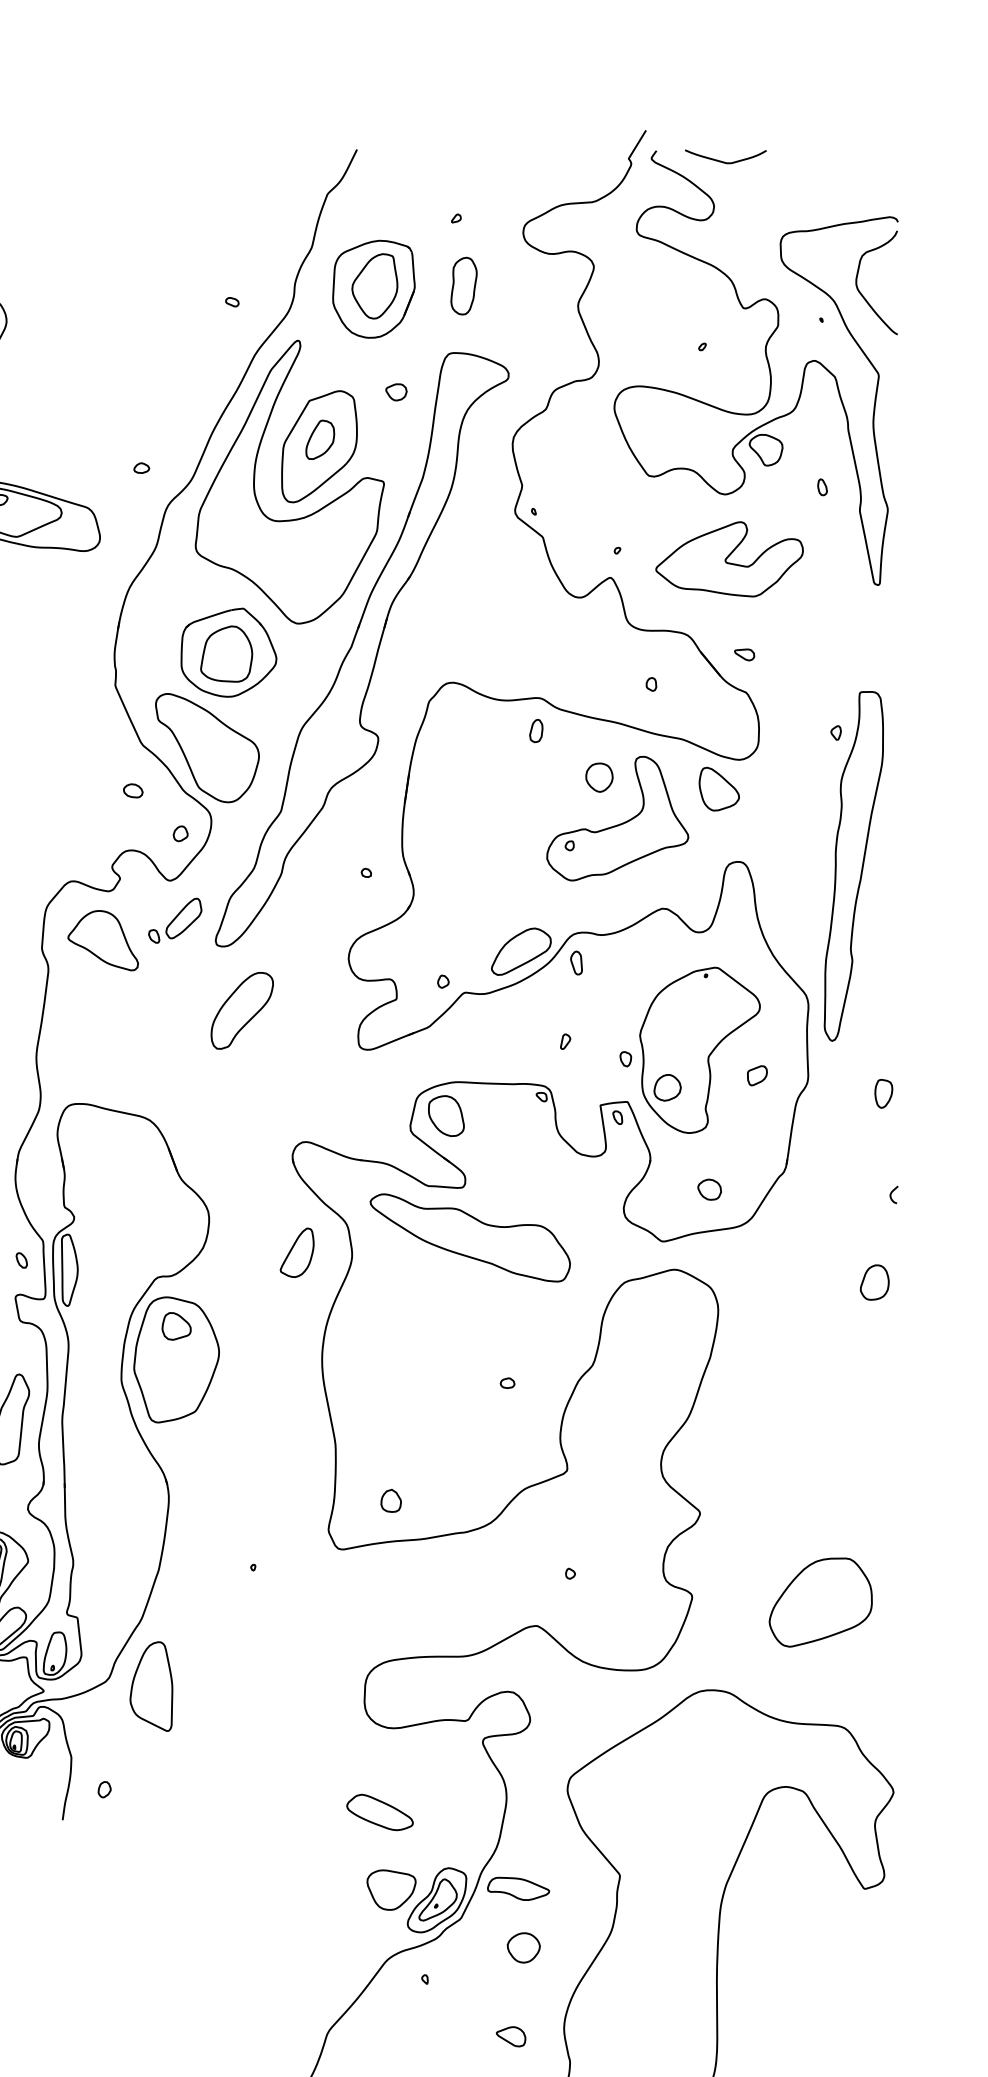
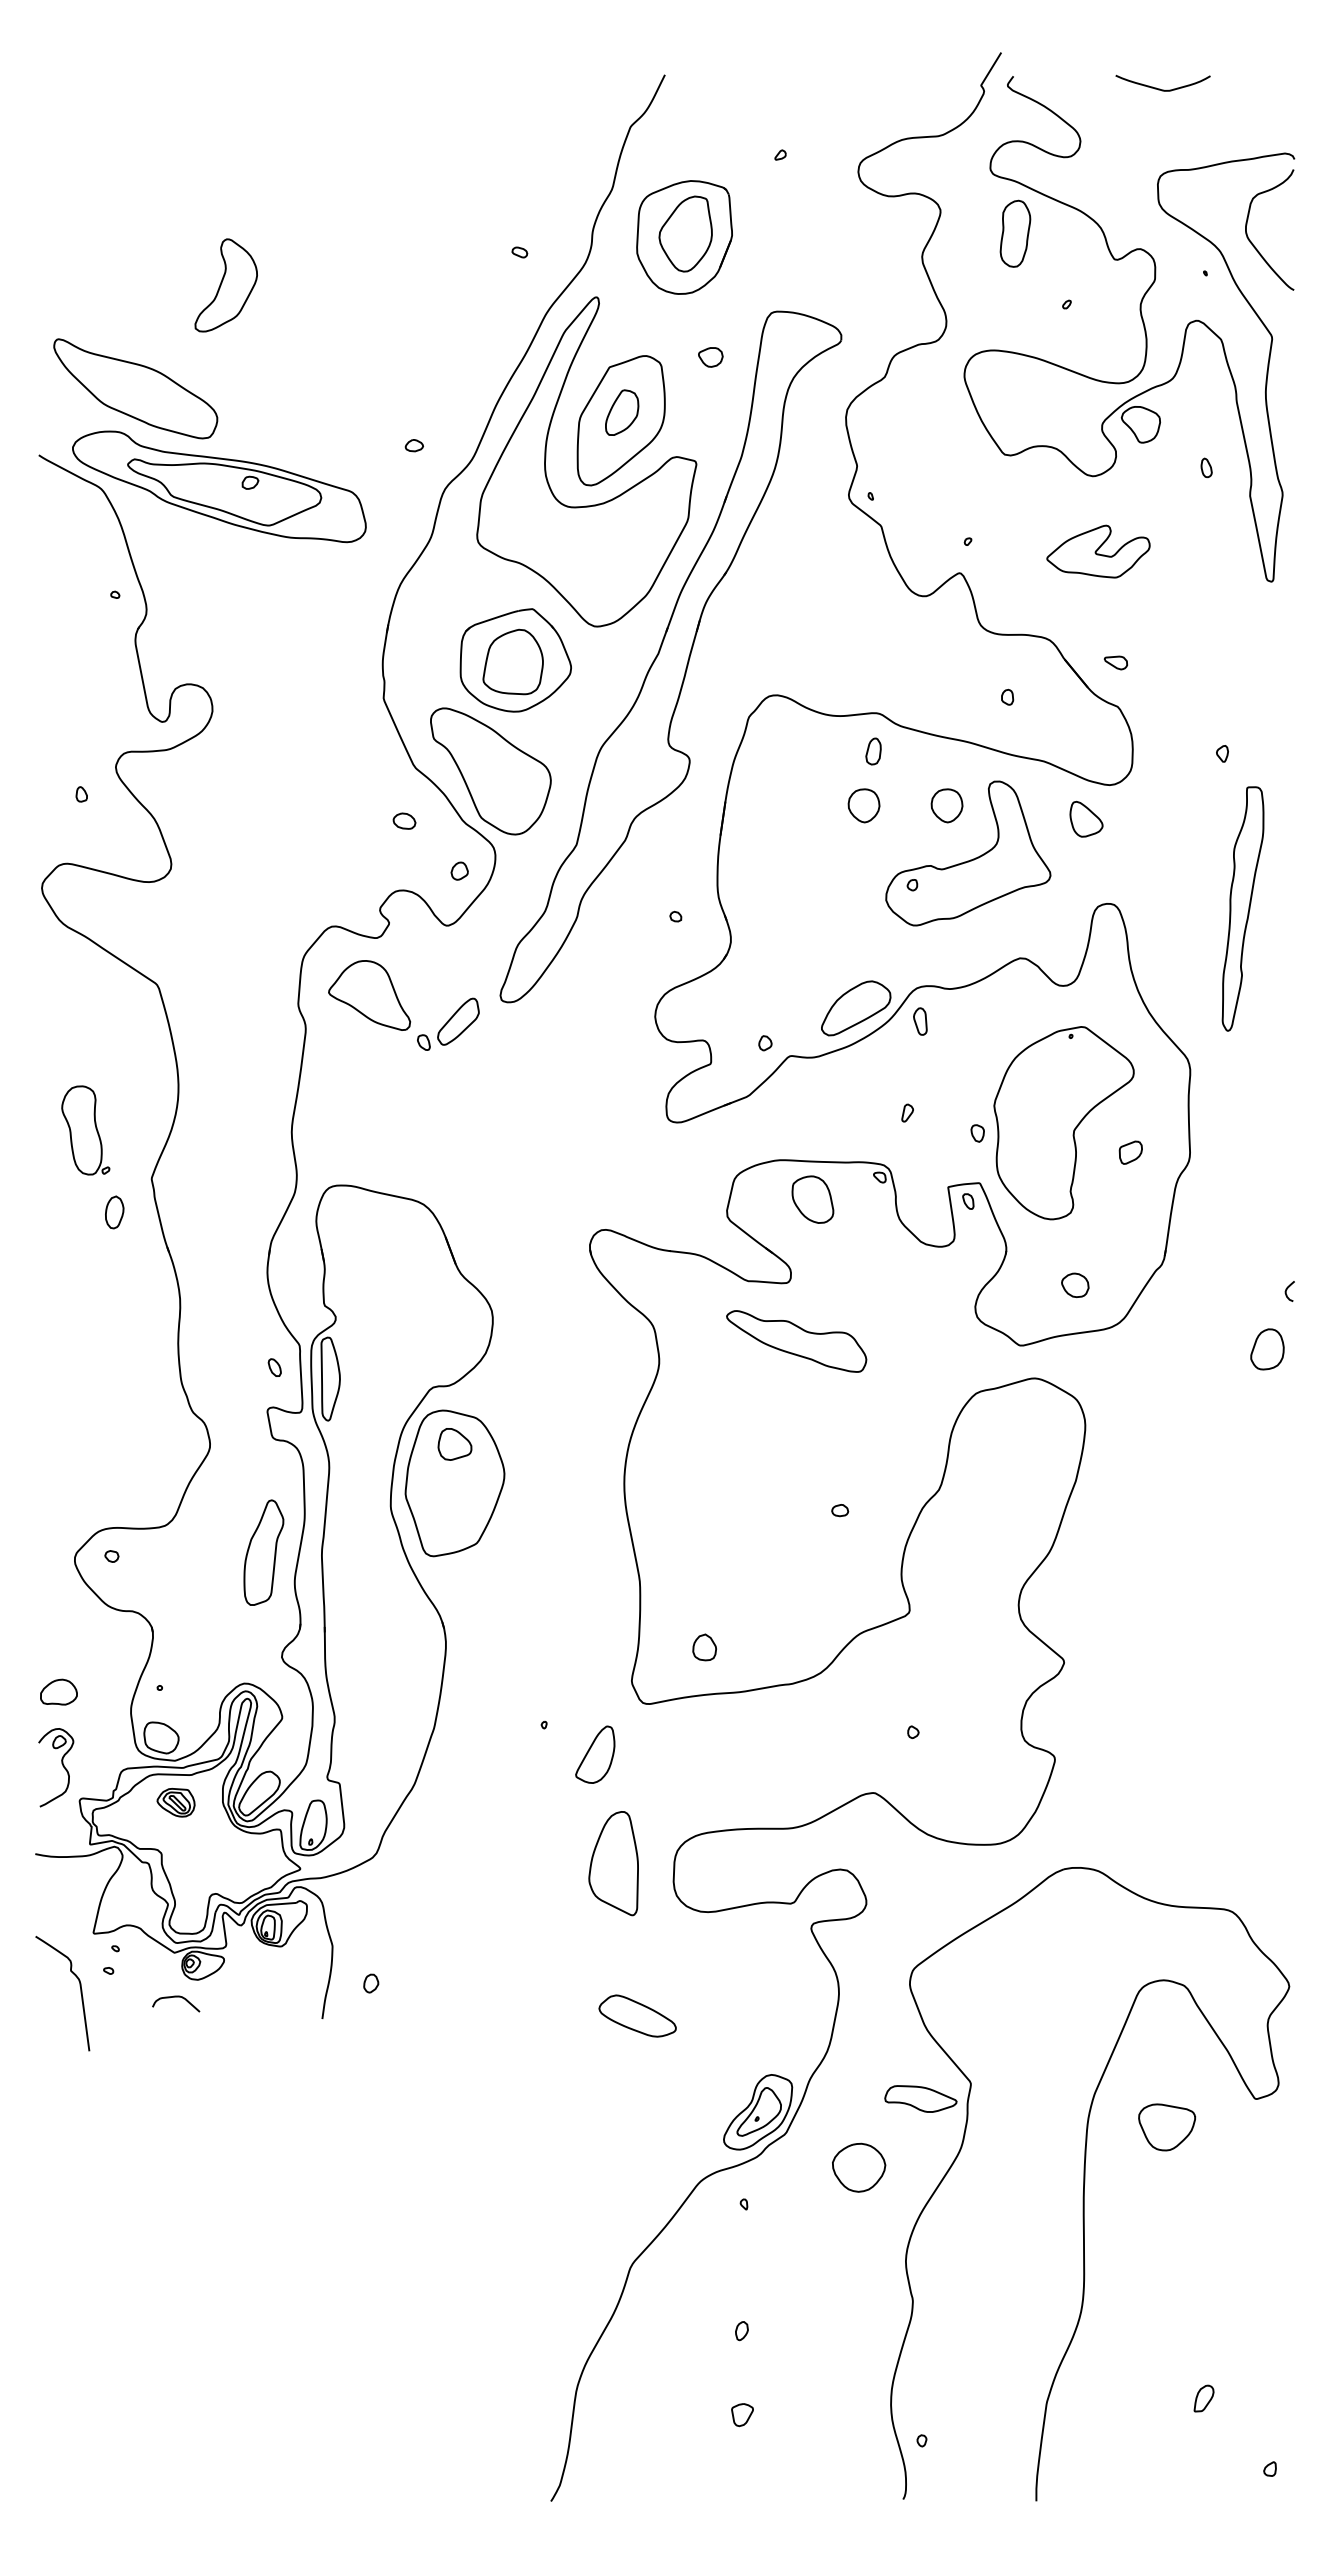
curve: (723, 161) -> (1160, 88), moved
part: (464, 285) -> (1015, 233), moved
part: (729, 559) -> (1098, 551), size x0.6
part: (527, 777) -> (863, 805), added
part: (719, 789) -> (1086, 819), size x0.7
part: (853, 865) -> (1242, 908), size x0.6
part: (175, 920) -> (448, 1023), moved
part: (242, 1011) -> (531, 1077), removed
part: (667, 1087) -> (1026, 1166), removed
part: (883, 1093) -> (1277, 1173), removed
part: (446, 1115) -> (812, 1199), moved
part: (470, 1237) -> (796, 1341), size x0.6
part: (297, 1252) -> (595, 1754), moved
part: (874, 1282) -> (1267, 1349), moved
part: (820, 1602) -> (1204, 1765), removed
part: (151, 1686) -> (613, 1863), moved
part: (379, 1811) -> (637, 2015), moved
part: (518, 1888) -> (920, 2098), moved
part: (391, 1890) -> (1166, 2127), moved
part: (523, 1947) -> (858, 2167), size x1.4
part: (510, 2037) -> (843, 2271), removed

